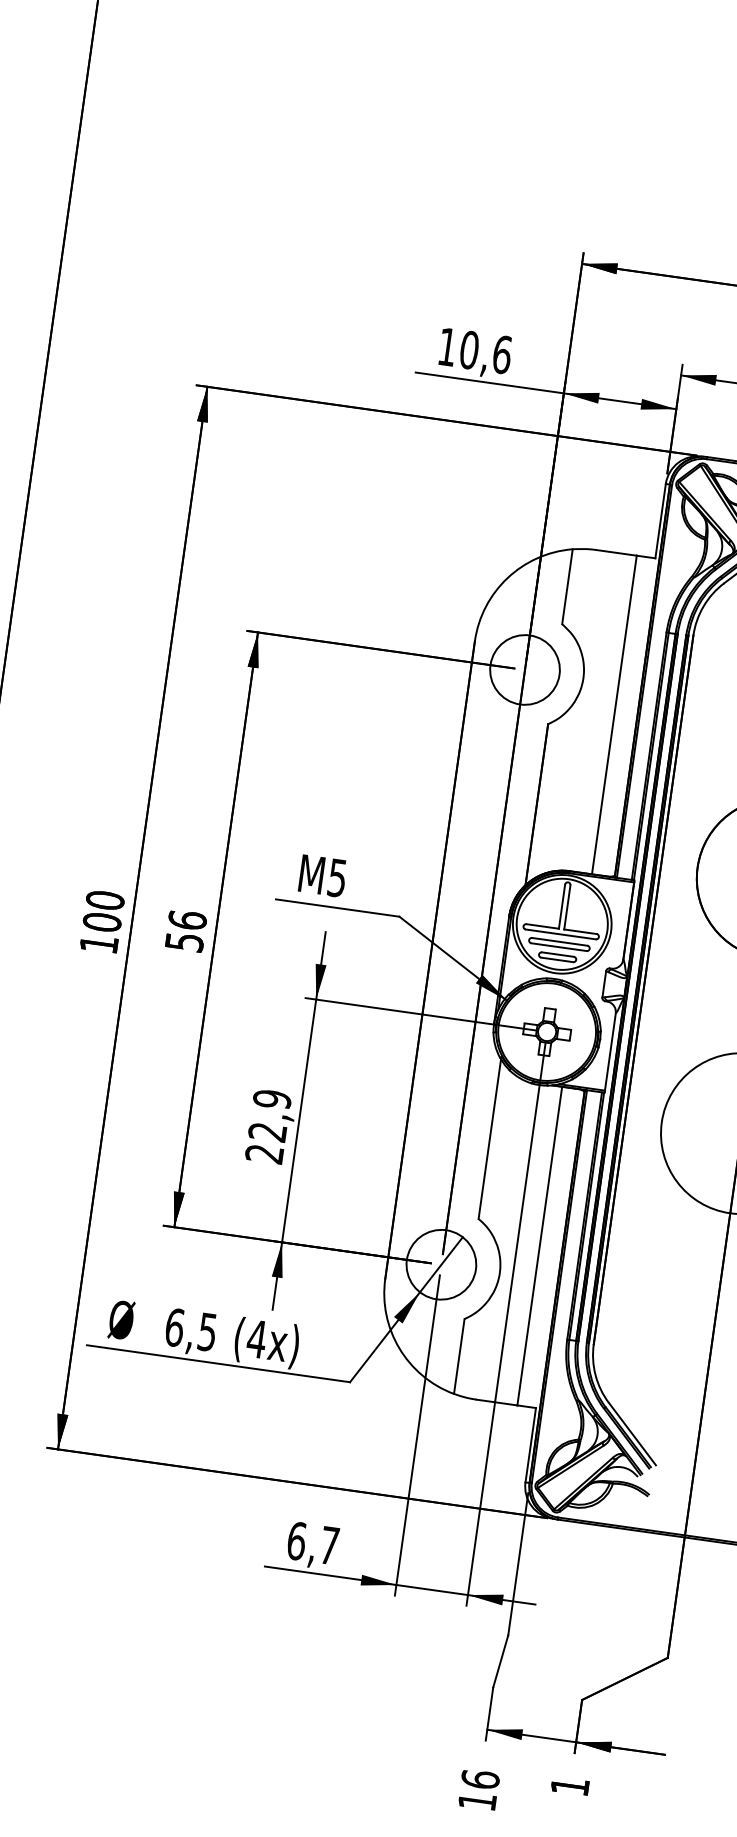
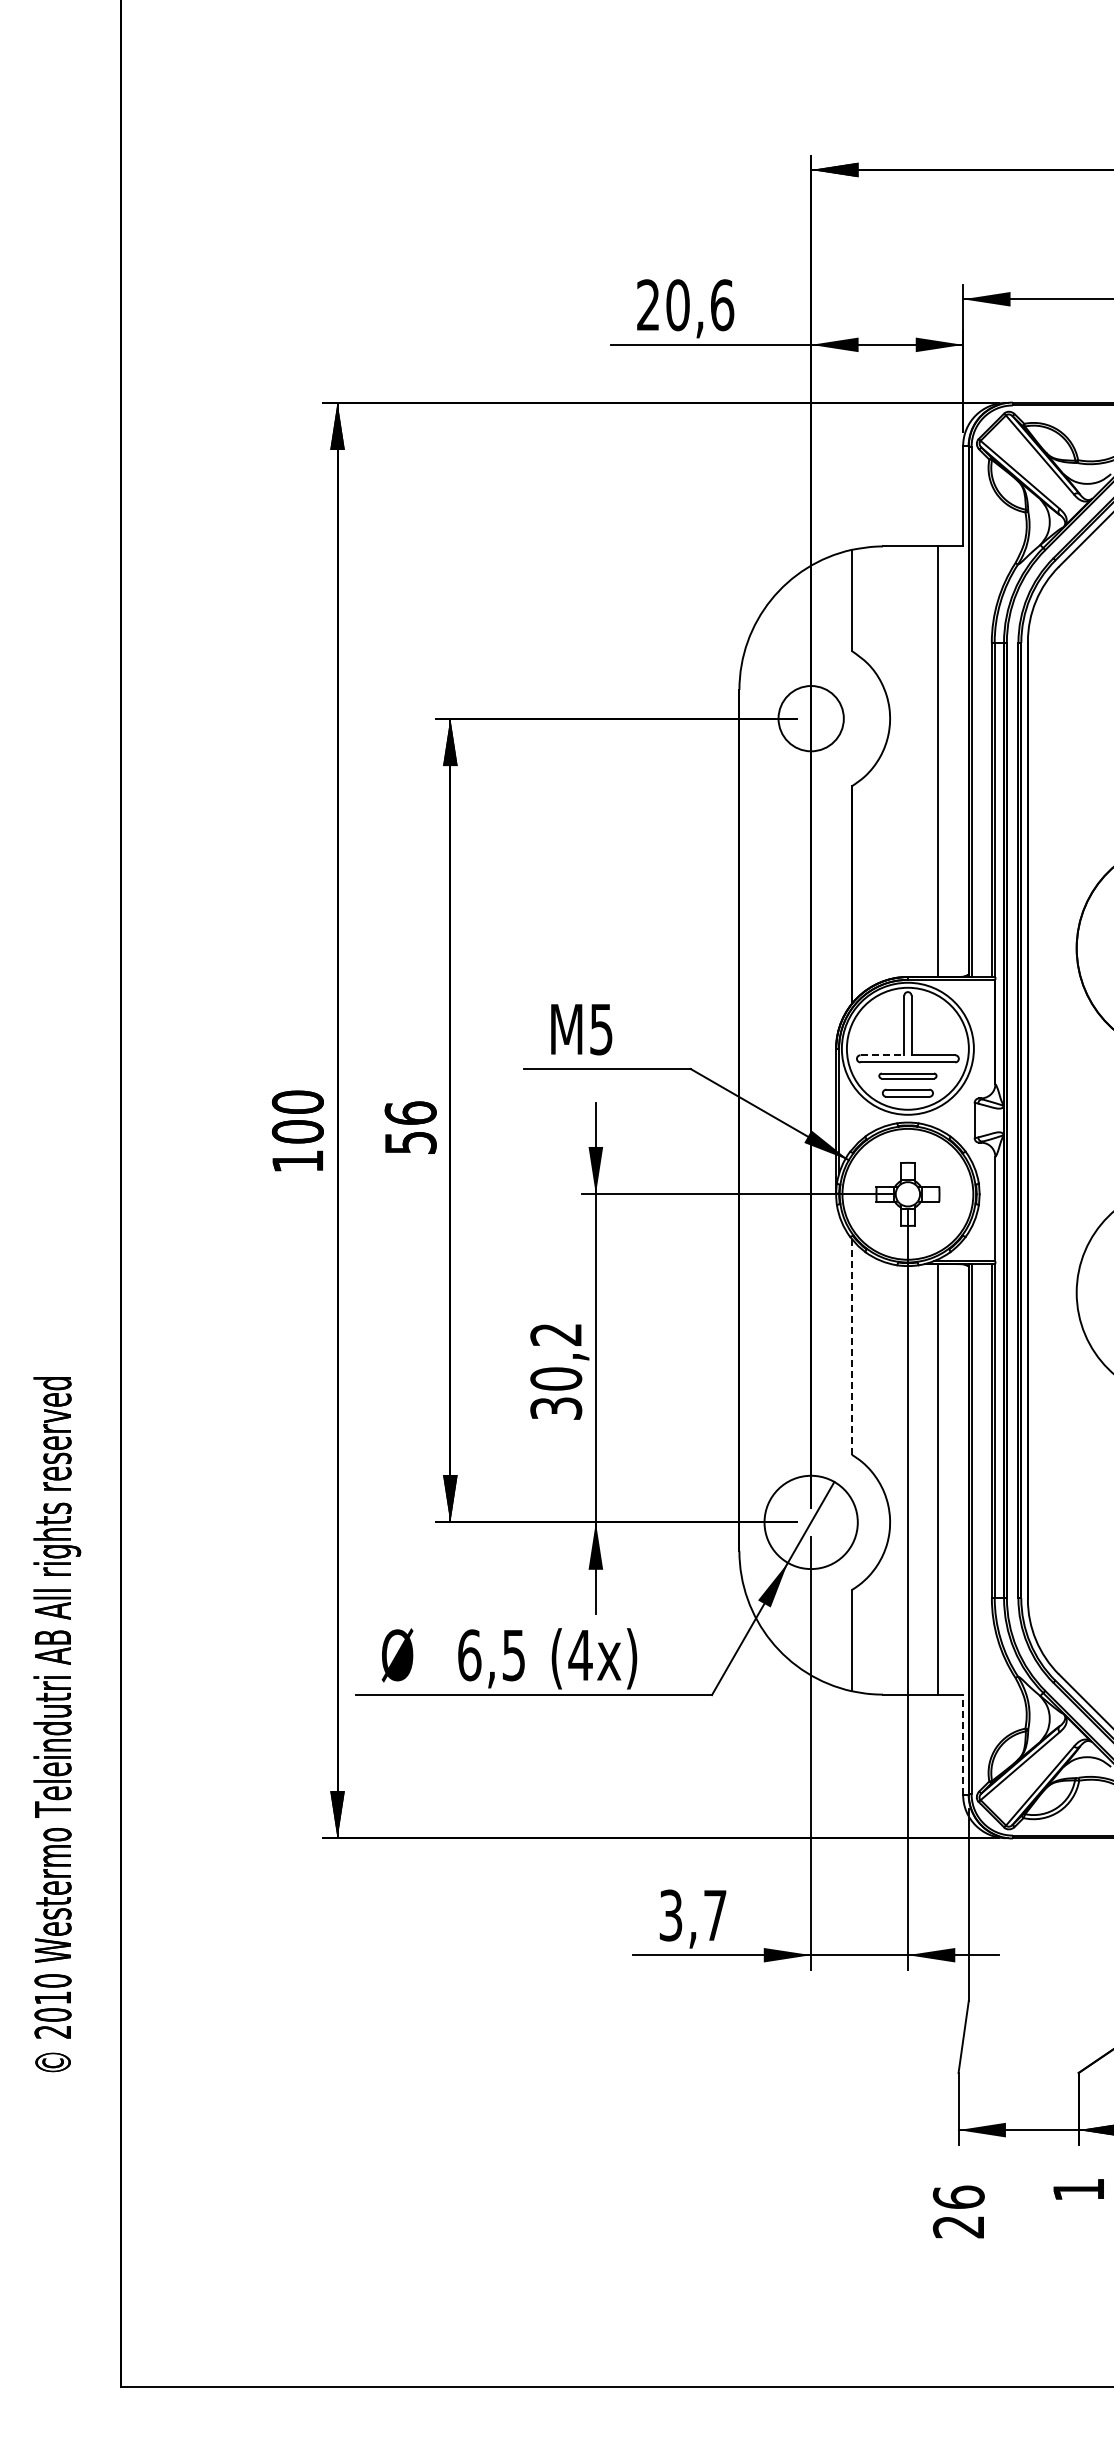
text: (446, 346) -> (647, 304), 10,6 -> 20,6
circle: (524, 669) -> (810, 718), size x0.7
line: (542, 926) -> (882, 1055), solid -> dashed
part: (559, 944) -> (907, 1075), size x0.7
text: (268, 1126) -> (556, 1371), 22,9 -> 30,2
line: (489, 1139) -> (851, 1347), solid -> dashed
line: (531, 1444) -> (963, 1744), solid -> dashed
text: (296, 1541) -> (670, 1915), 6,7 -> 3,7
text: (476, 1801) -> (957, 2227), 16 -> 26

